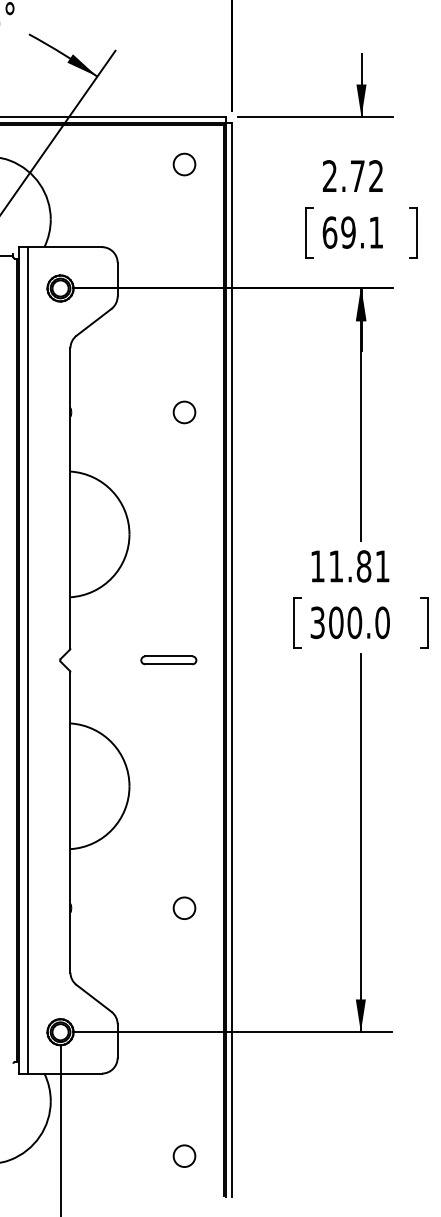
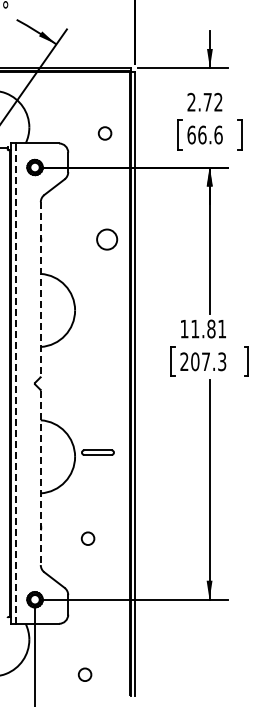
circle: (183, 164) -> (104, 133), moved
text: (362, 231) -> (210, 134), 69.1 -> 66.6
circle: (183, 412) -> (106, 239), size x1.6
line: (69, 498) -> (40, 289), solid -> dashed
text: (350, 622) -> (203, 361), 300.0 -> 207.3
line: (28, 660) -> (16, 383), solid -> dashed
part: (168, 660) -> (97, 452), moved
line: (69, 823) -> (40, 478), solid -> dashed
circle: (183, 907) -> (87, 538), moved
circle: (183, 1155) -> (84, 674), moved

